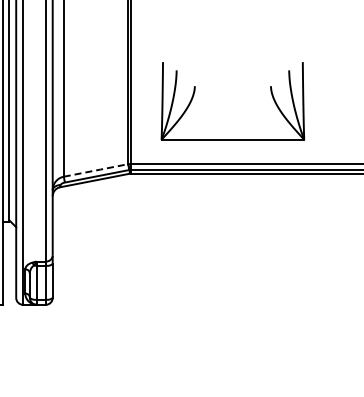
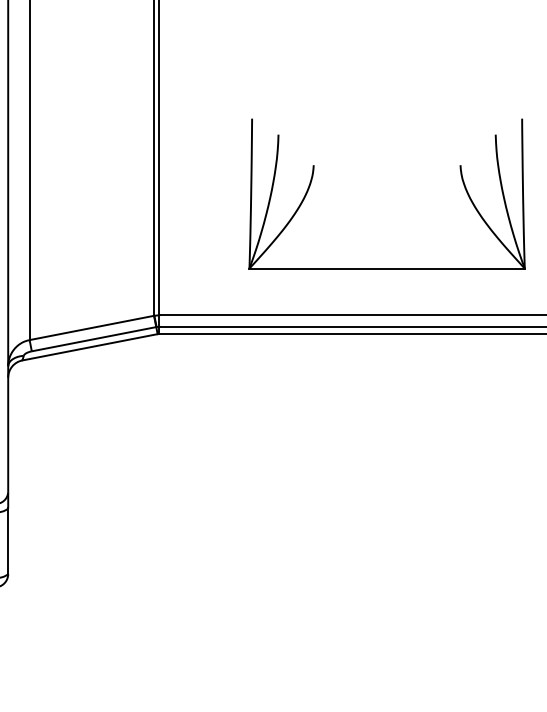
part: (232, 139) -> (386, 268), moved
line: (96, 170) -> (92, 328), dashed -> solid

